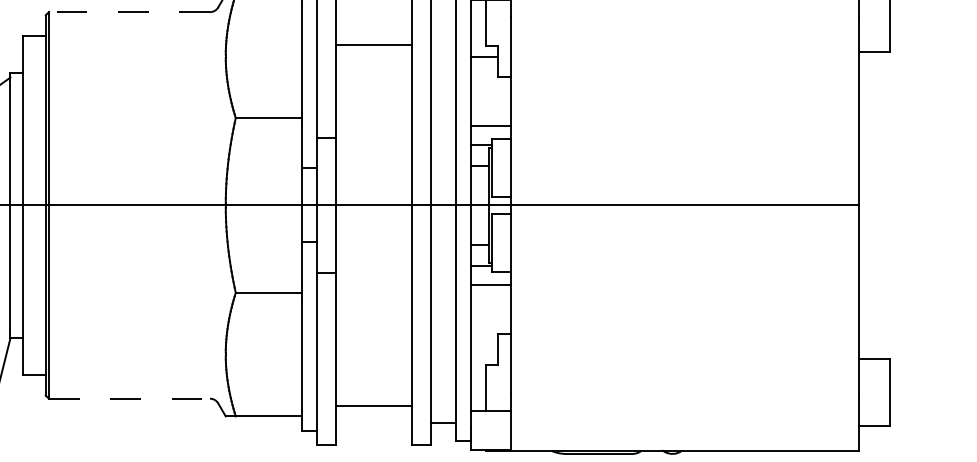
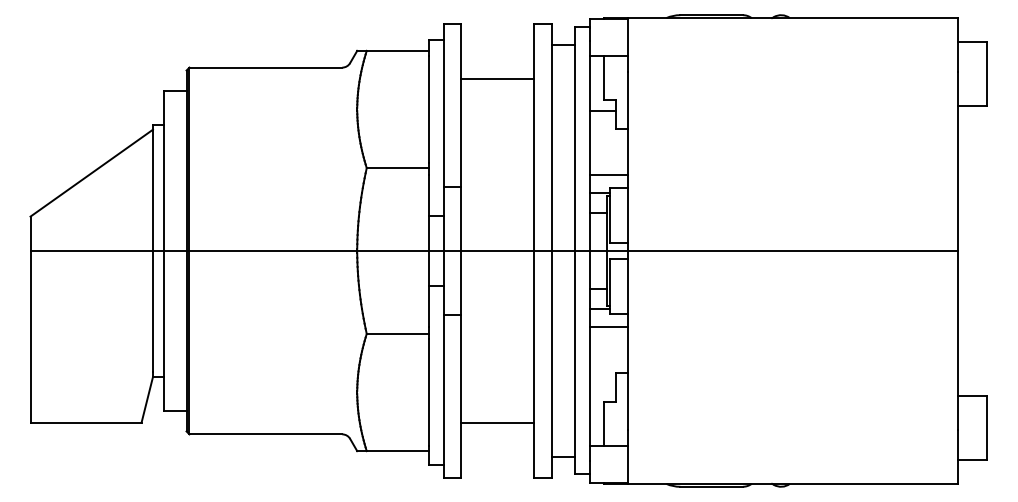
line: (129, 12) -> (265, 67), dashed -> solid
line: (373, 45) -> (497, 79), moved
line: (130, 398) -> (266, 434), dashed -> solid
line: (373, 406) -> (497, 422), moved

